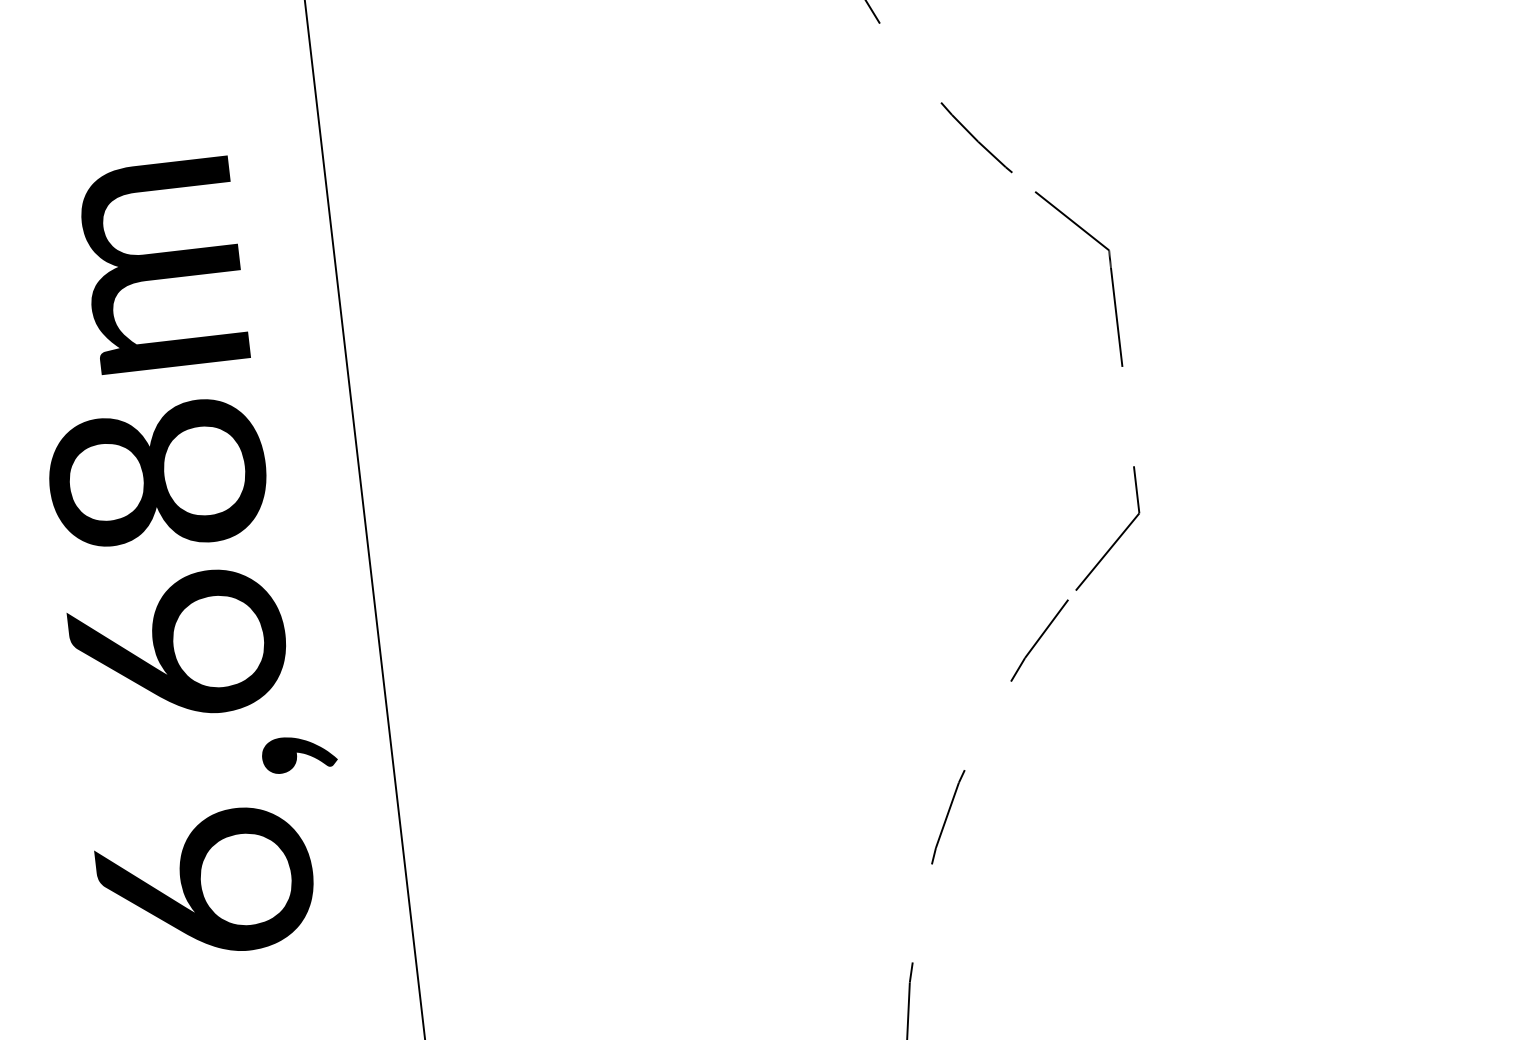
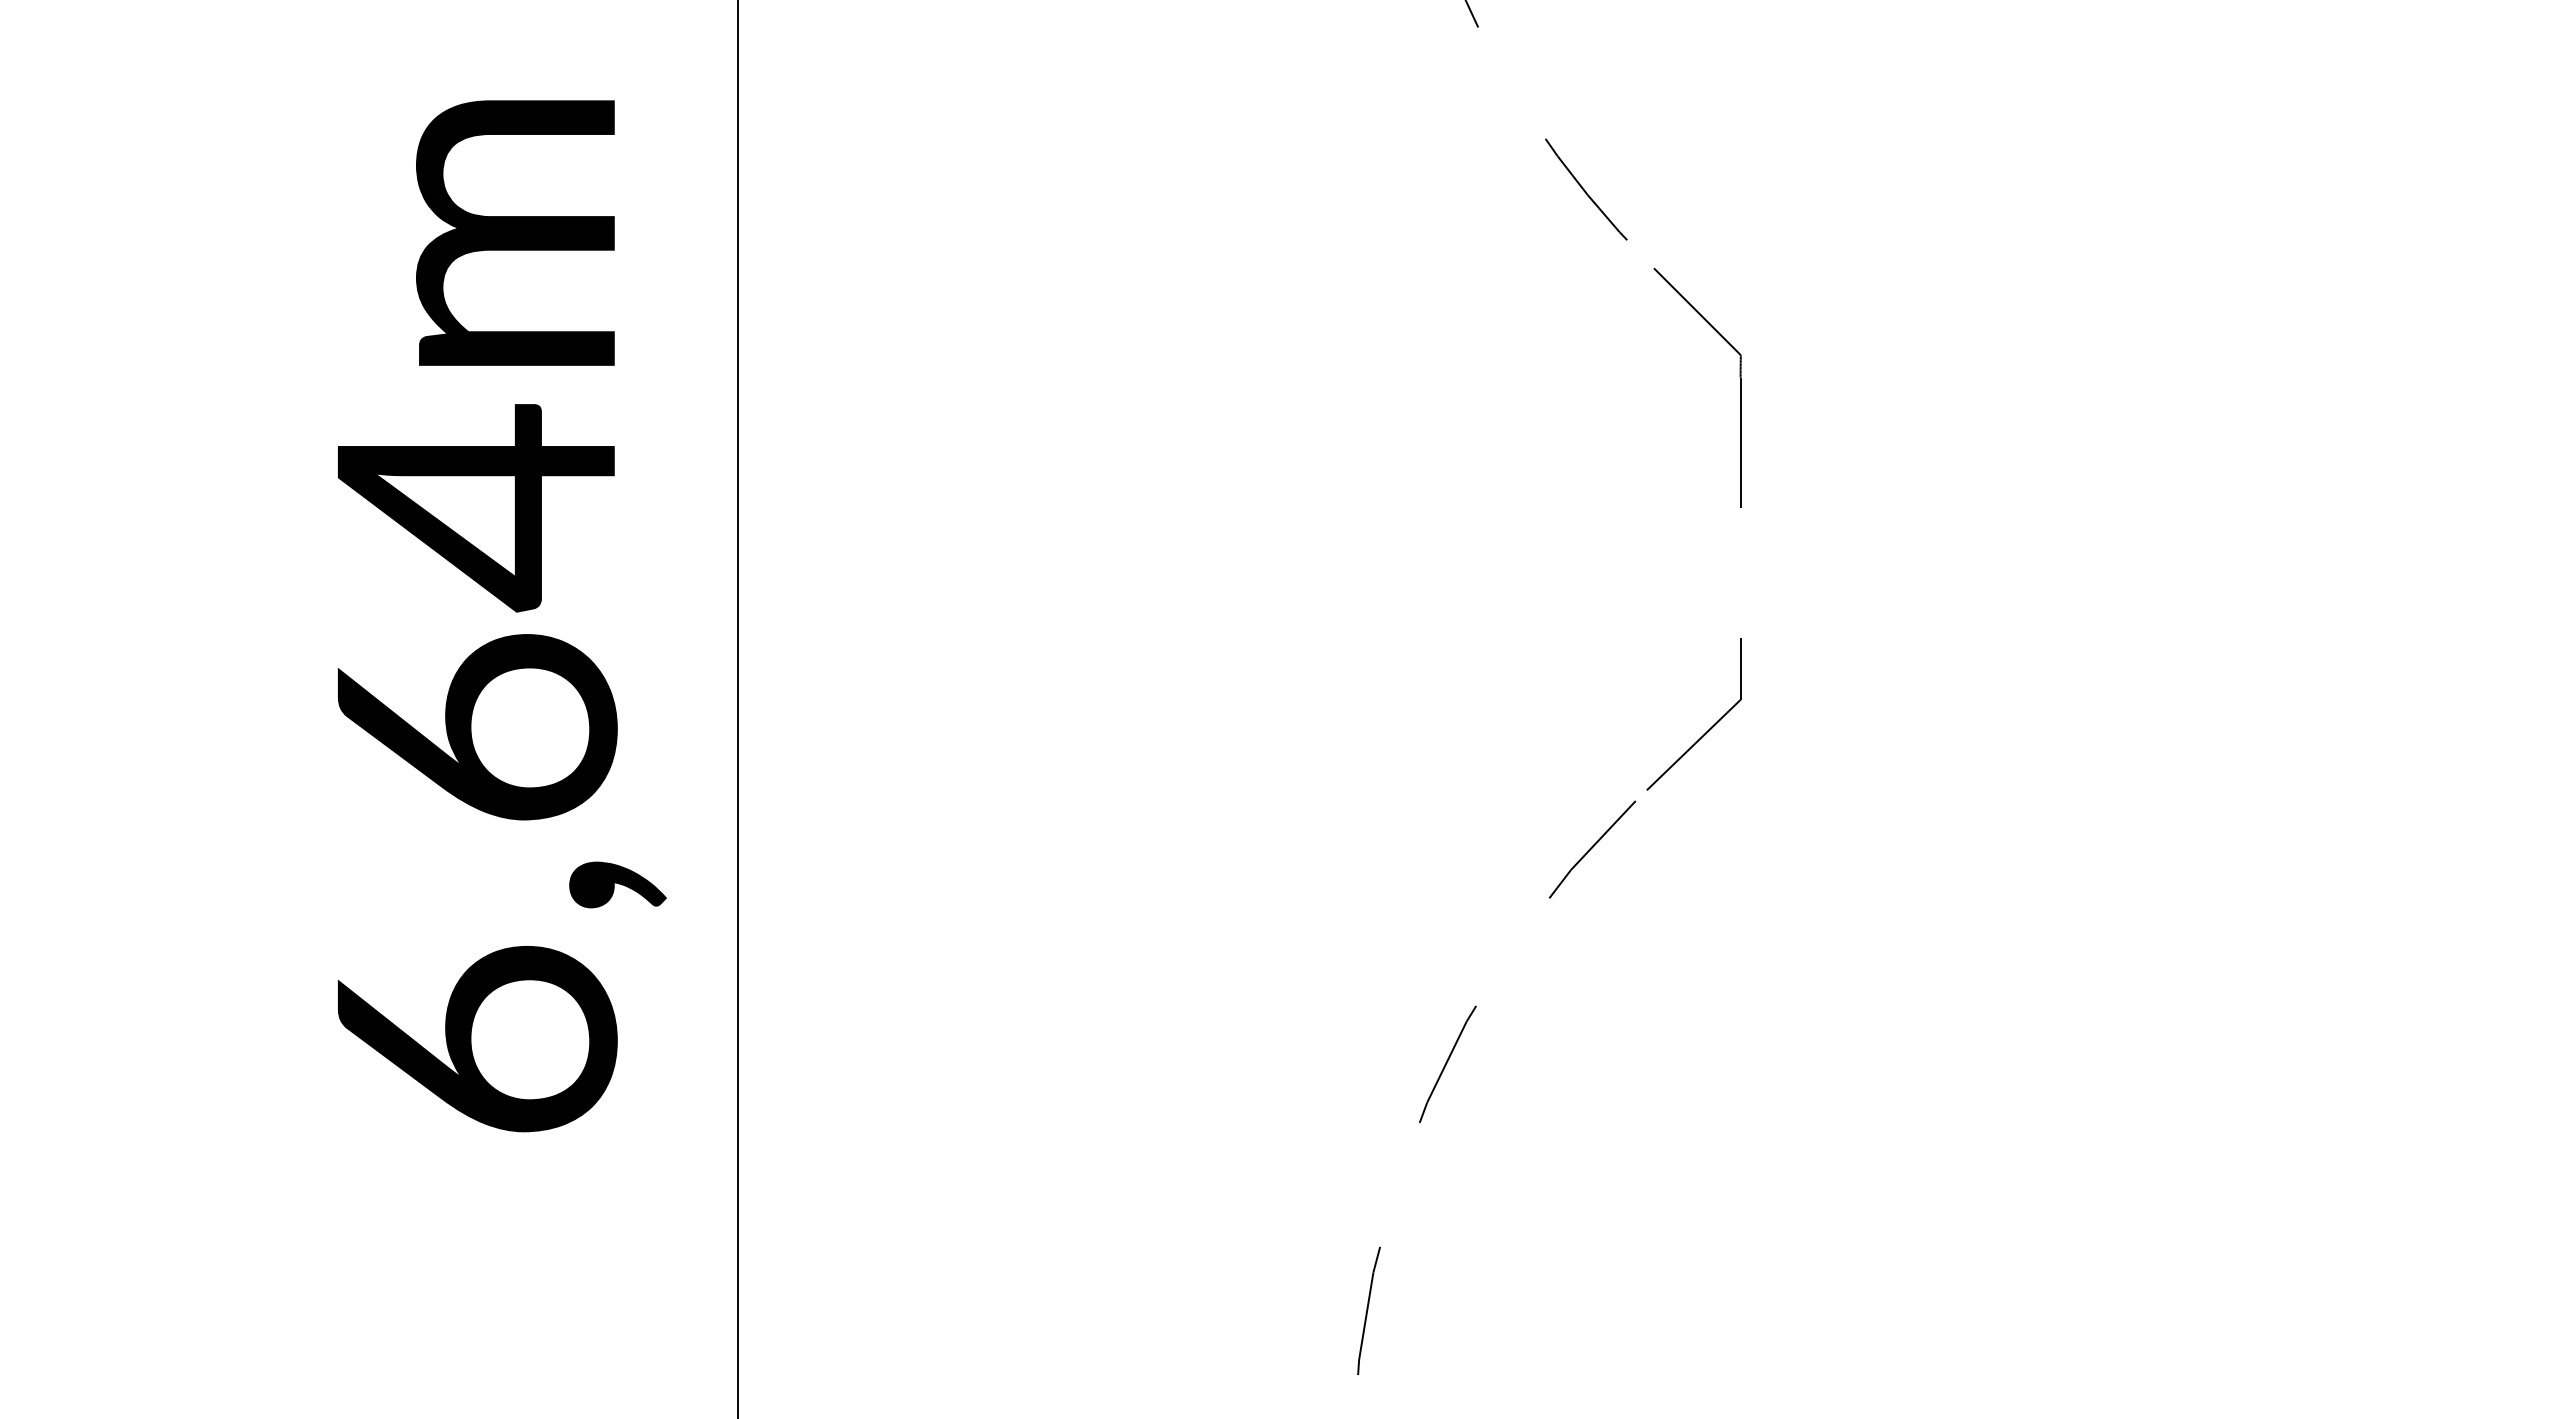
text: (157, 479) -> (475, 508), 6,68m -> 6,64m

